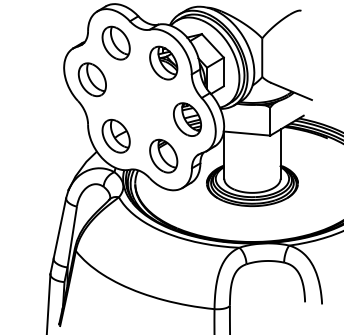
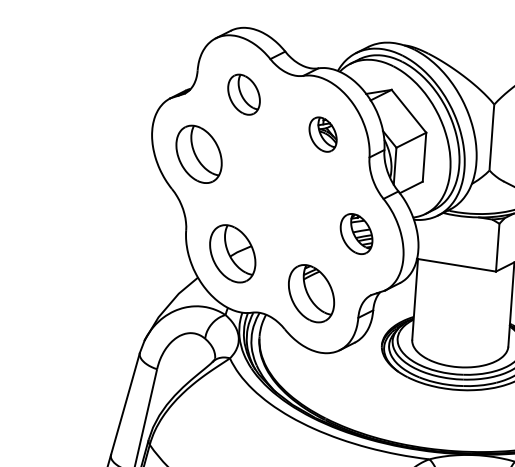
part: (115, 42) -> (243, 93), size x0.7
part: (163, 62) -> (322, 133), size x0.6
part: (187, 119) -> (356, 233), size x0.7

